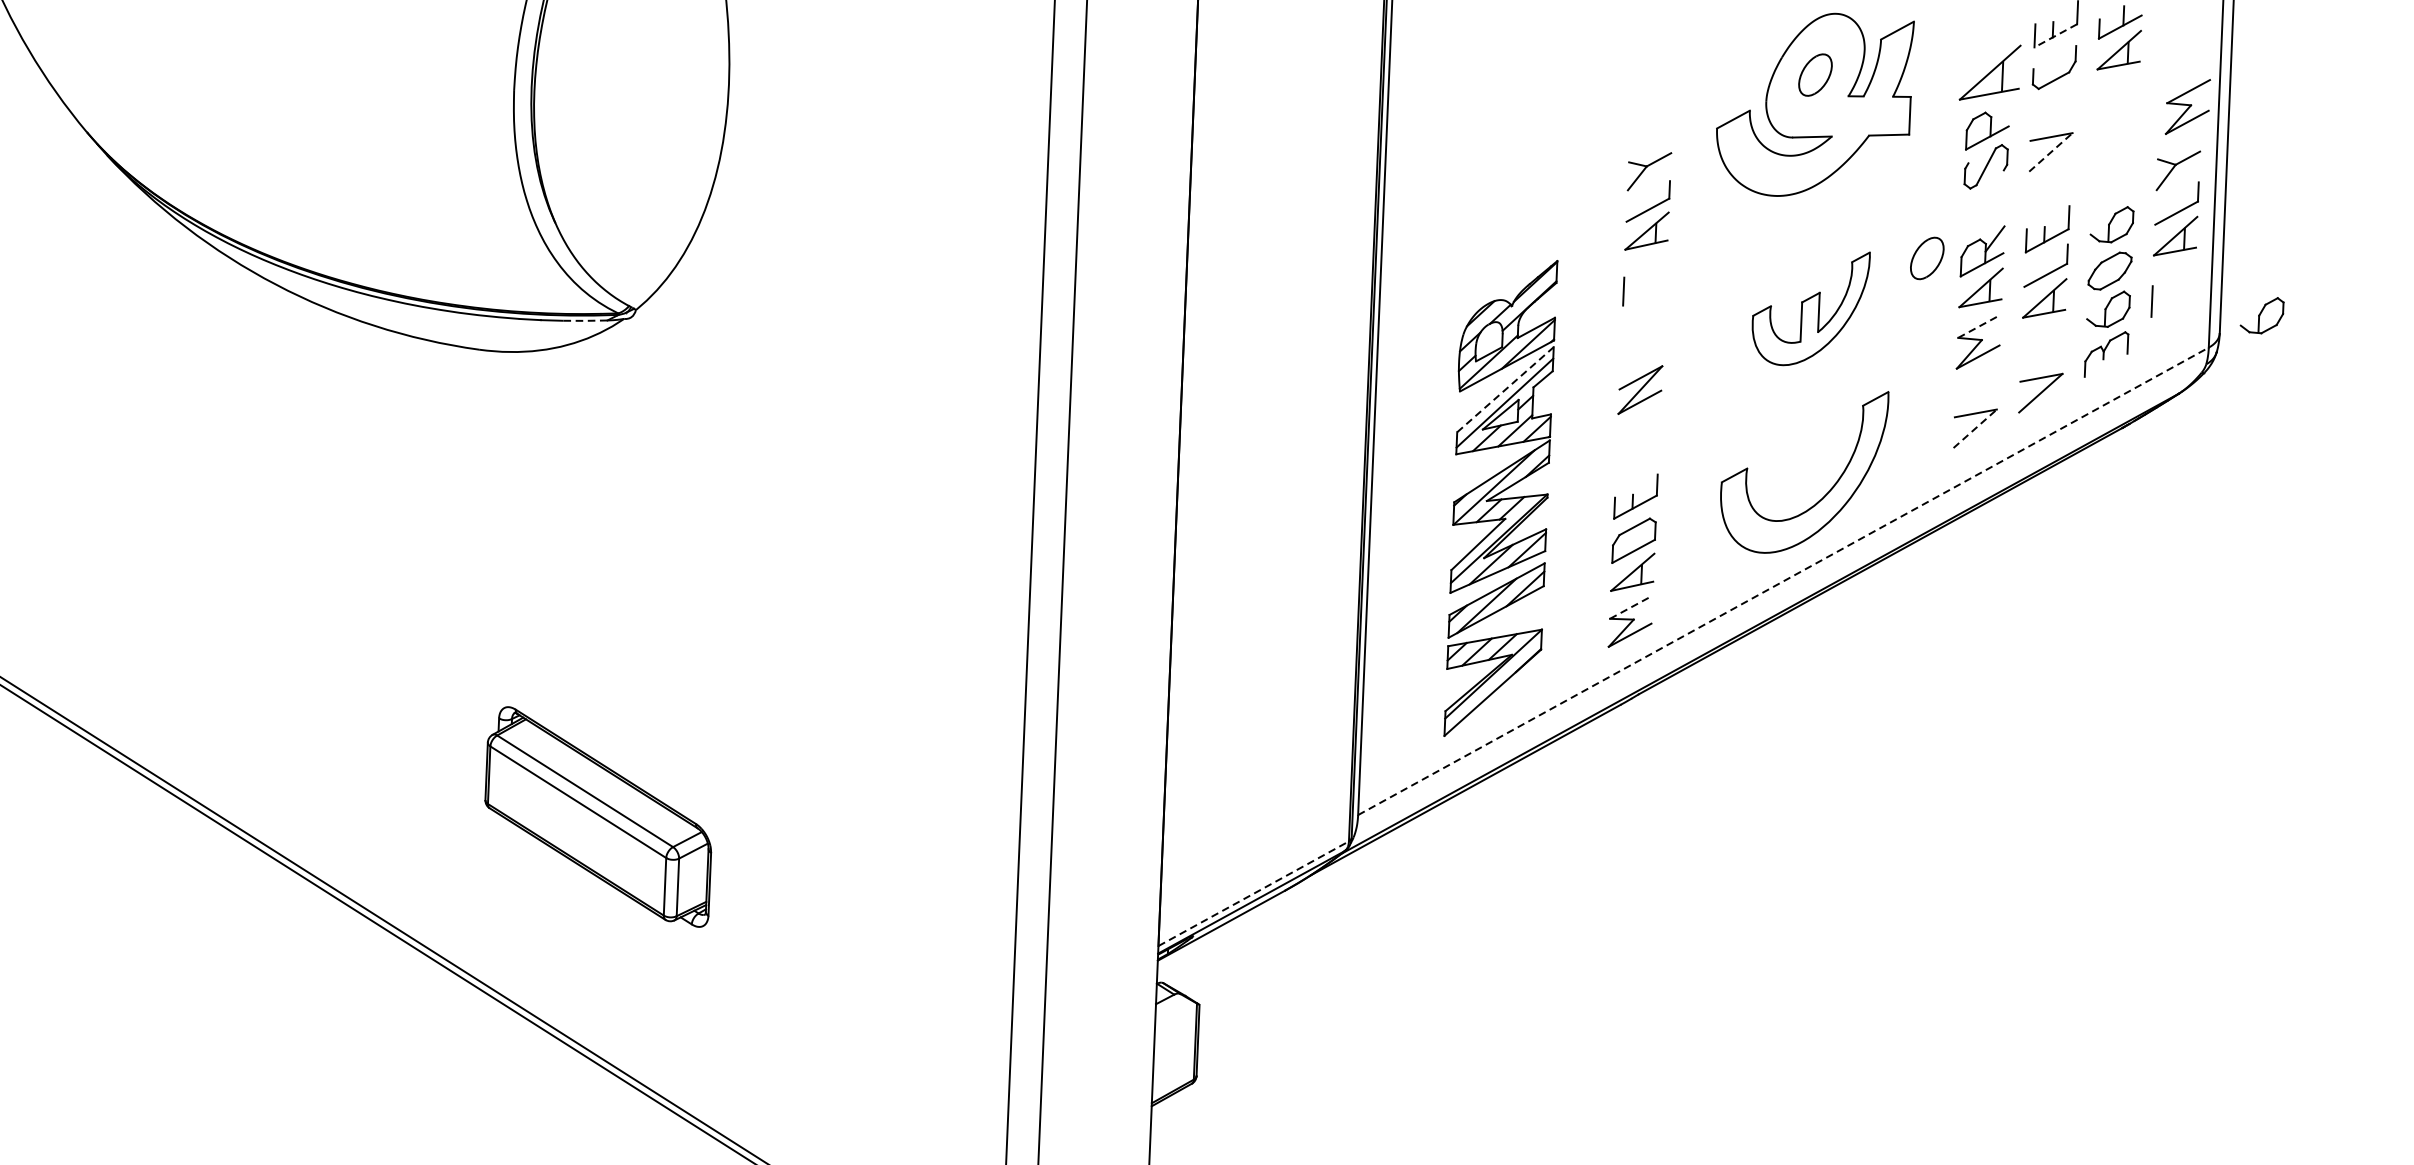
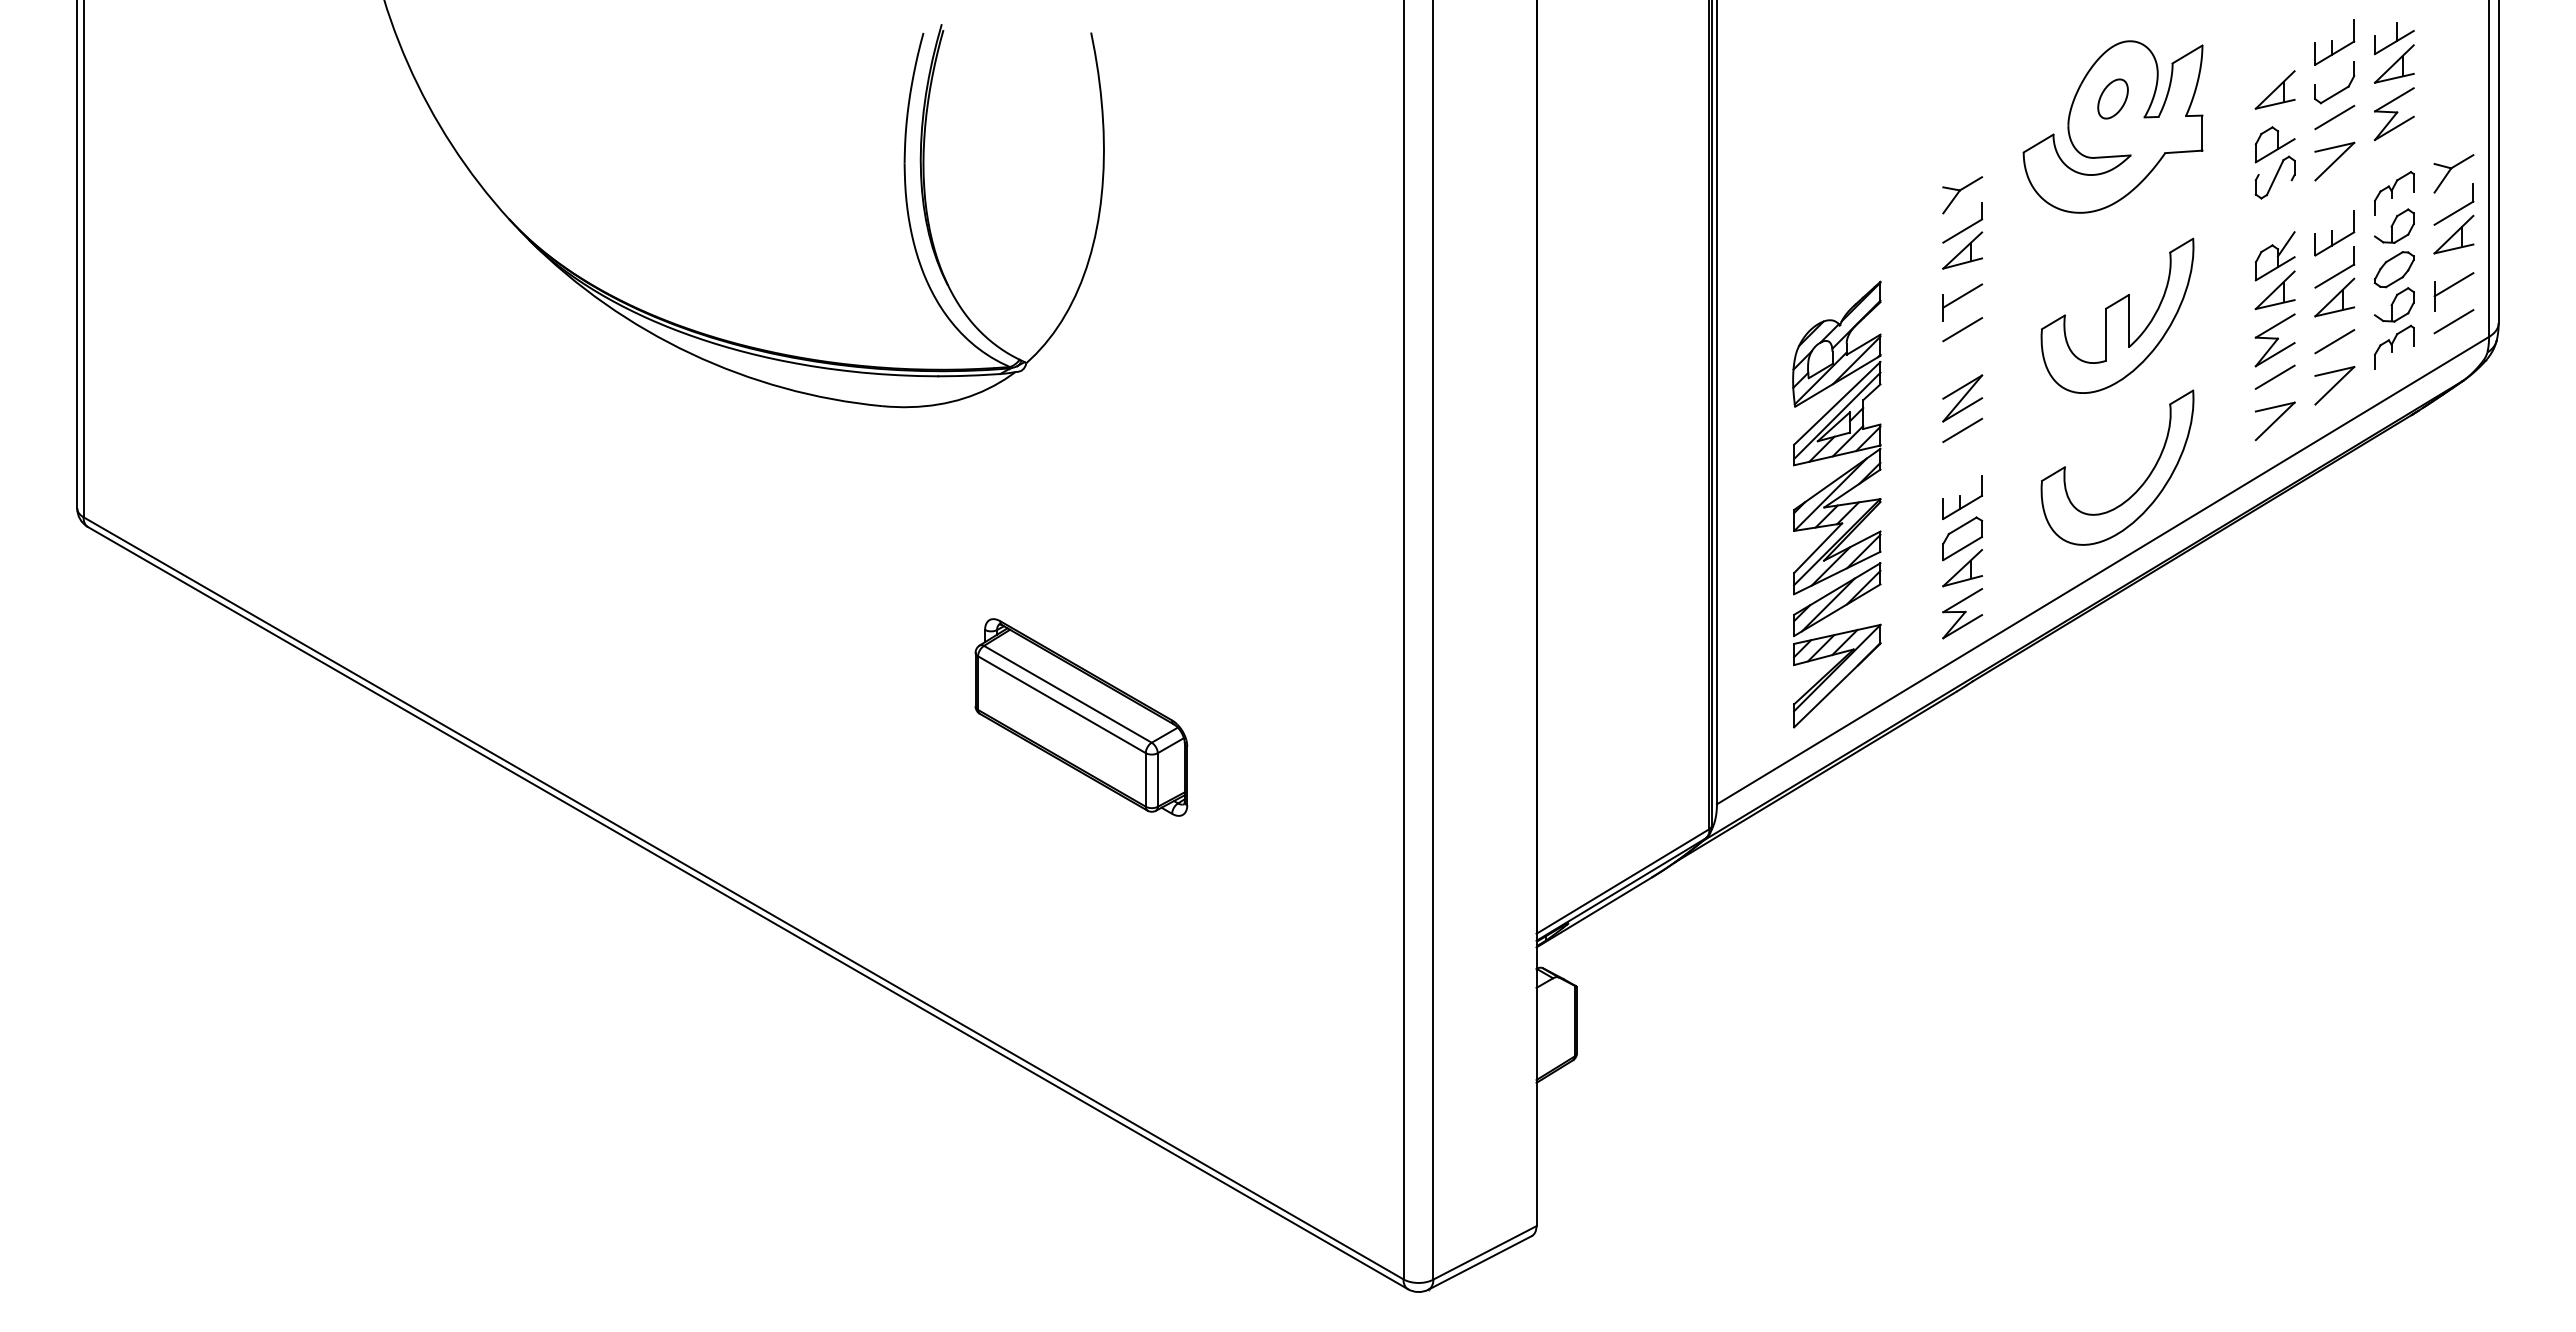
line: (2055, 36) -> (2334, 53), dashed -> solid
part: (1989, 72) -> (2274, 89), size x0.71
line: (2052, 104) -> (2334, 117), added
part: (2187, 107) -> (2393, 114), moved
line: (2050, 152) -> (2334, 161), dashed -> solid
part: (2113, 189) -> (2394, 193), added
part: (1926, 257) -> (2223, 264), removed
line: (1644, 279) -> (1962, 295), added
line: (2172, 289) -> (2453, 284), added
part: (1810, 307) -> (2117, 315), size x1.43
part: (2262, 314) -> (2537, 304), removed
line: (1643, 315) -> (1962, 329), added
line: (585, 321) -> (979, 375), dashed -> solid
line: (1979, 326) -> (2275, 326), dashed -> solid
line: (2171, 329) -> (2453, 321), added
line: (2042, 345) -> (2334, 341), added
line: (1976, 380) -> (2274, 376), added
line: (1505, 389) -> (1837, 403), dashed -> solid
line: (1638, 424) -> (1962, 430), added
line: (1975, 428) -> (2275, 421), dashed -> solid
line: (1783, 581) -> (2103, 570), dashed -> solid
line: (1631, 607) -> (1962, 600), dashed -> solid
part: (598, 816) -> (1081, 717), moved
line: (1254, 893) -> (1623, 881), dashed -> solid

